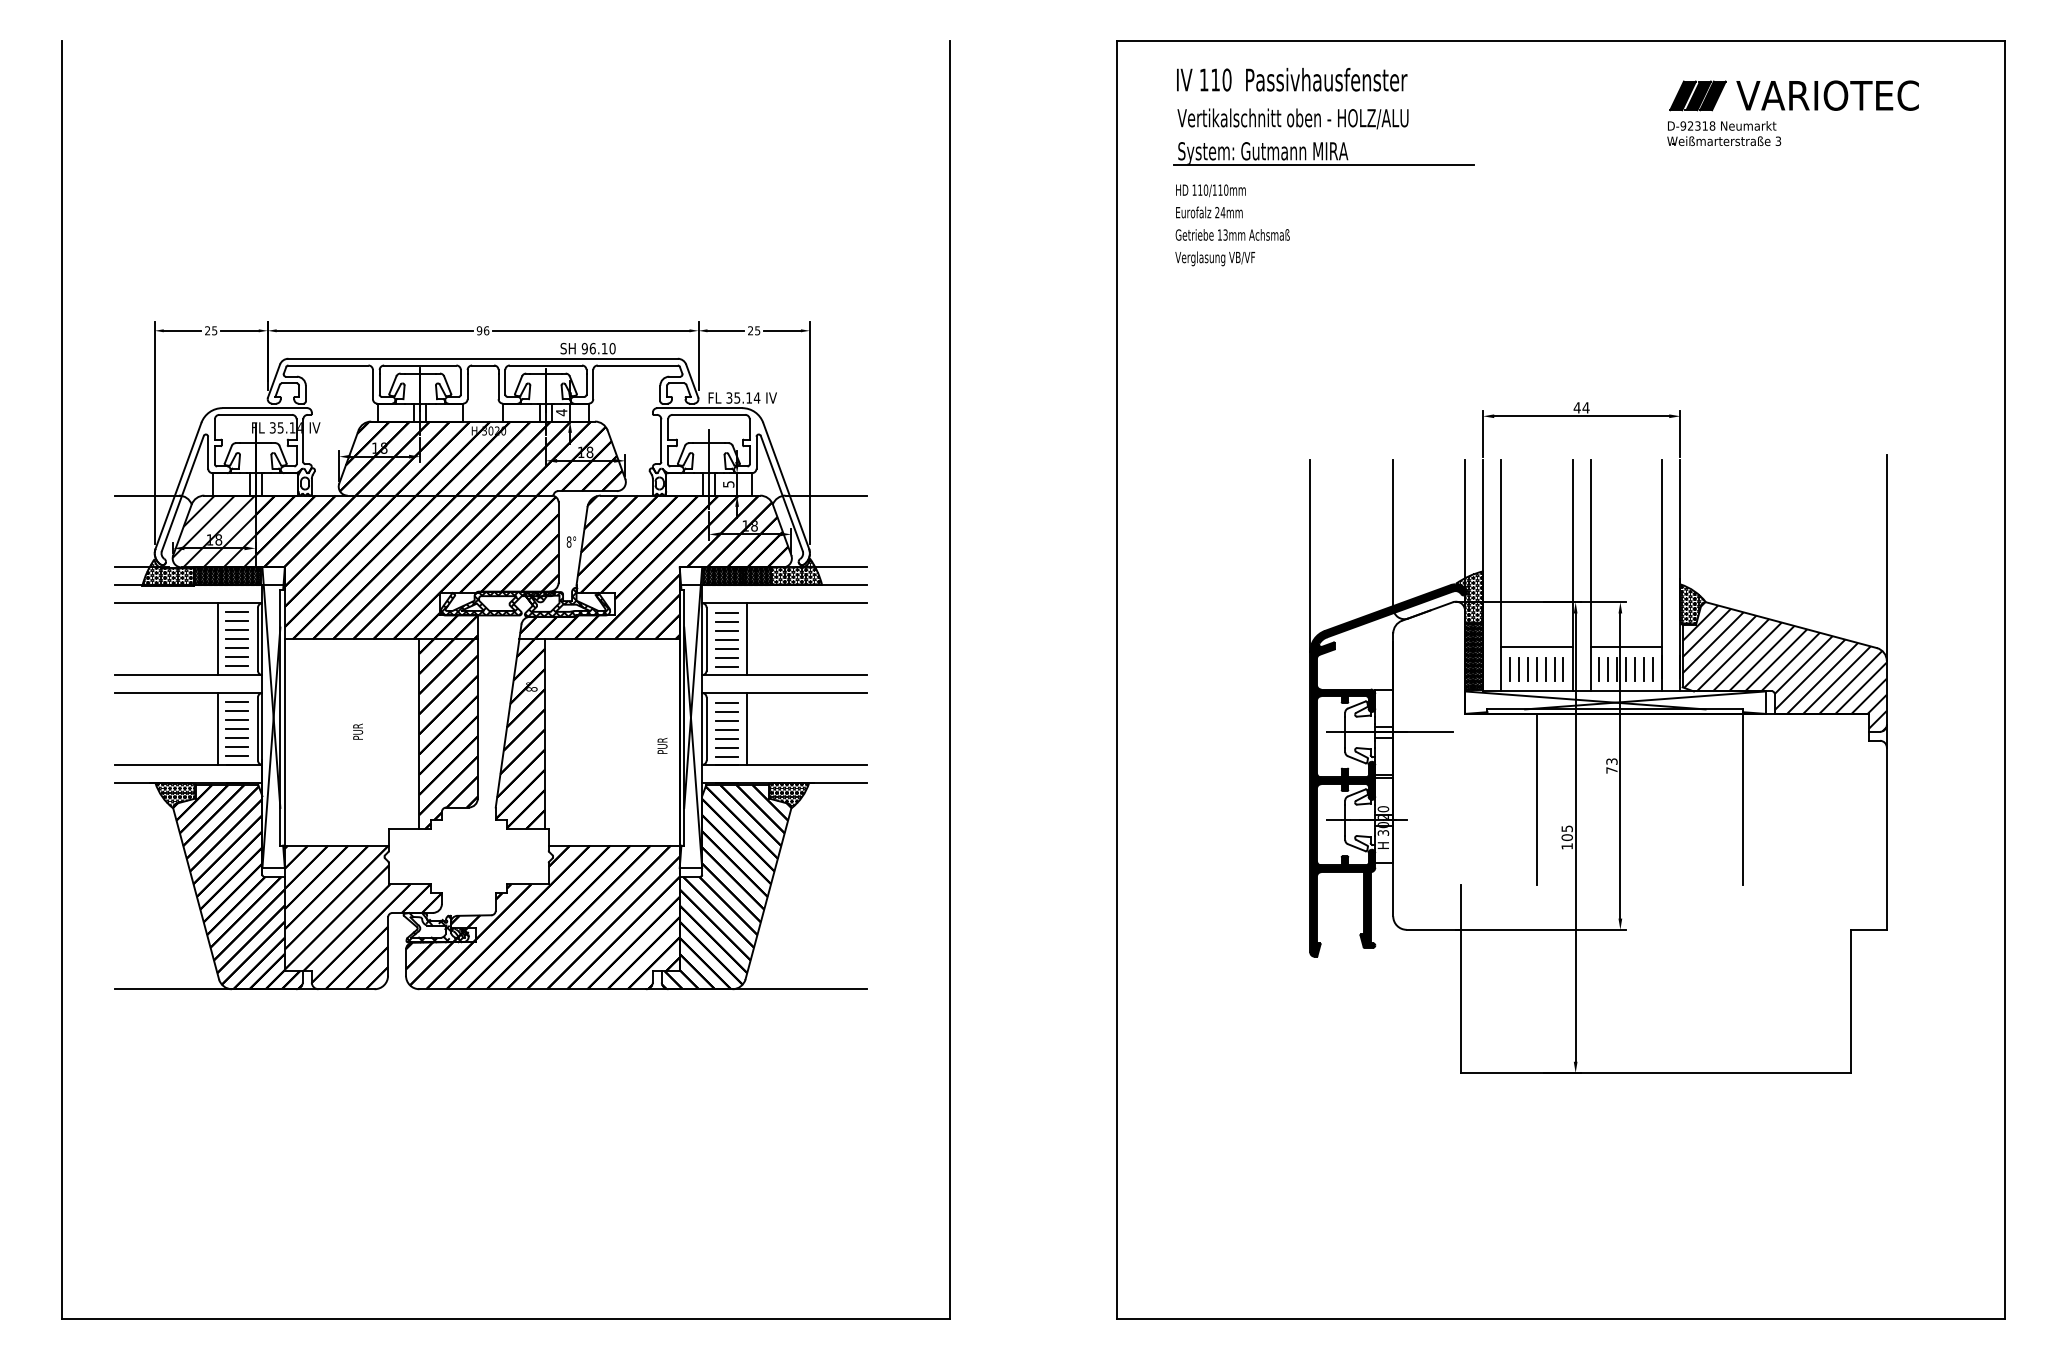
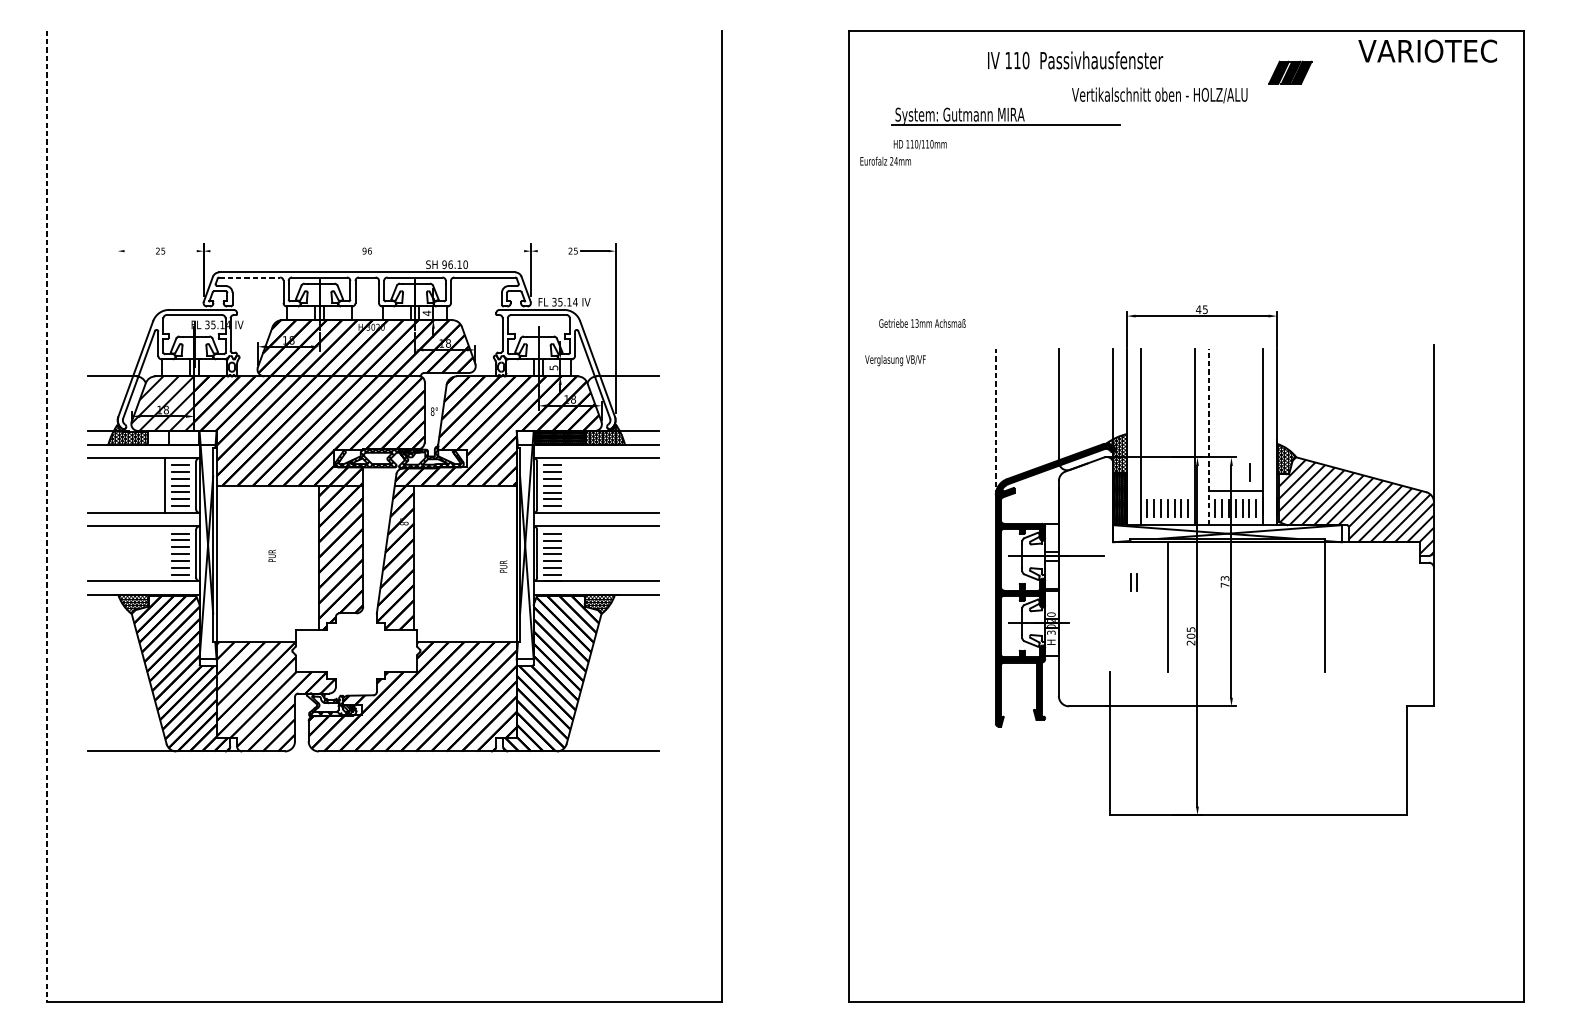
text: (1292, 79) -> (1075, 60), moved
text: (1827, 95) -> (1427, 51), moved
text: (1292, 118) -> (1159, 95), moved
part: (1724, 133) -> (1310, 101), removed
text: (1209, 212) -> (885, 161), moved
text: (1232, 234) -> (922, 323), moved
text: (1215, 258) -> (895, 360), moved
line: (182, 330) -> (138, 250), removed
line: (239, 330) -> (182, 250), removed
line: (374, 330) -> (284, 250), removed
line: (591, 330) -> (449, 250), removed
line: (725, 330) -> (551, 250), removed
line: (328, 365) -> (249, 277), solid -> dashed
text: (1585, 407) -> (1204, 309), 44 -> 45
line: (154, 432) -> (117, 328), removed
line: (1310, 555) -> (995, 421), solid -> dashed
line: (1590, 575) -> (1208, 437), solid -> dashed
hatch: (227, 576) -> (173, 437), removed
line: (1644, 622) -> (1249, 472), added
line: (747, 639) -> (568, 485), removed
line: (1536, 646) -> (1167, 491), removed
line: (62, 680) -> (47, 516), solid -> dashed
line: (217, 728) -> (165, 553), removed
line: (747, 728) -> (568, 553), removed
part: (1491, 767) -> (1133, 582), added
text: (1566, 846) -> (1190, 643), 105 -> 205

